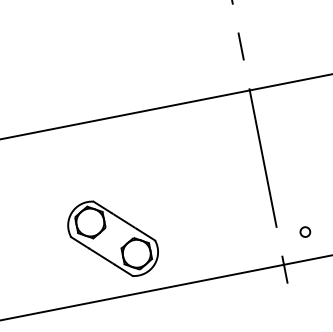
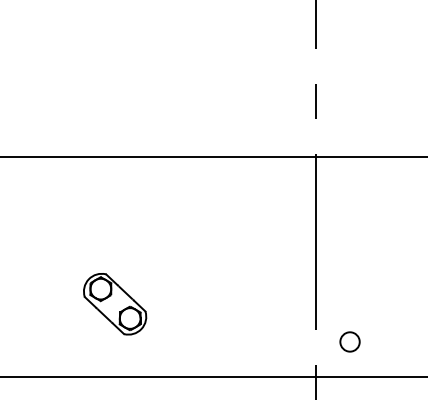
circle: (304, 231) -> (349, 341), size x1.6
part: (112, 238) -> (114, 303), size x0.6

